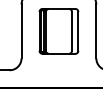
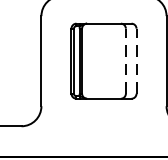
line: (72, 30) -> (126, 59), solid -> dashed
line: (78, 30) -> (136, 59), solid -> dashed

